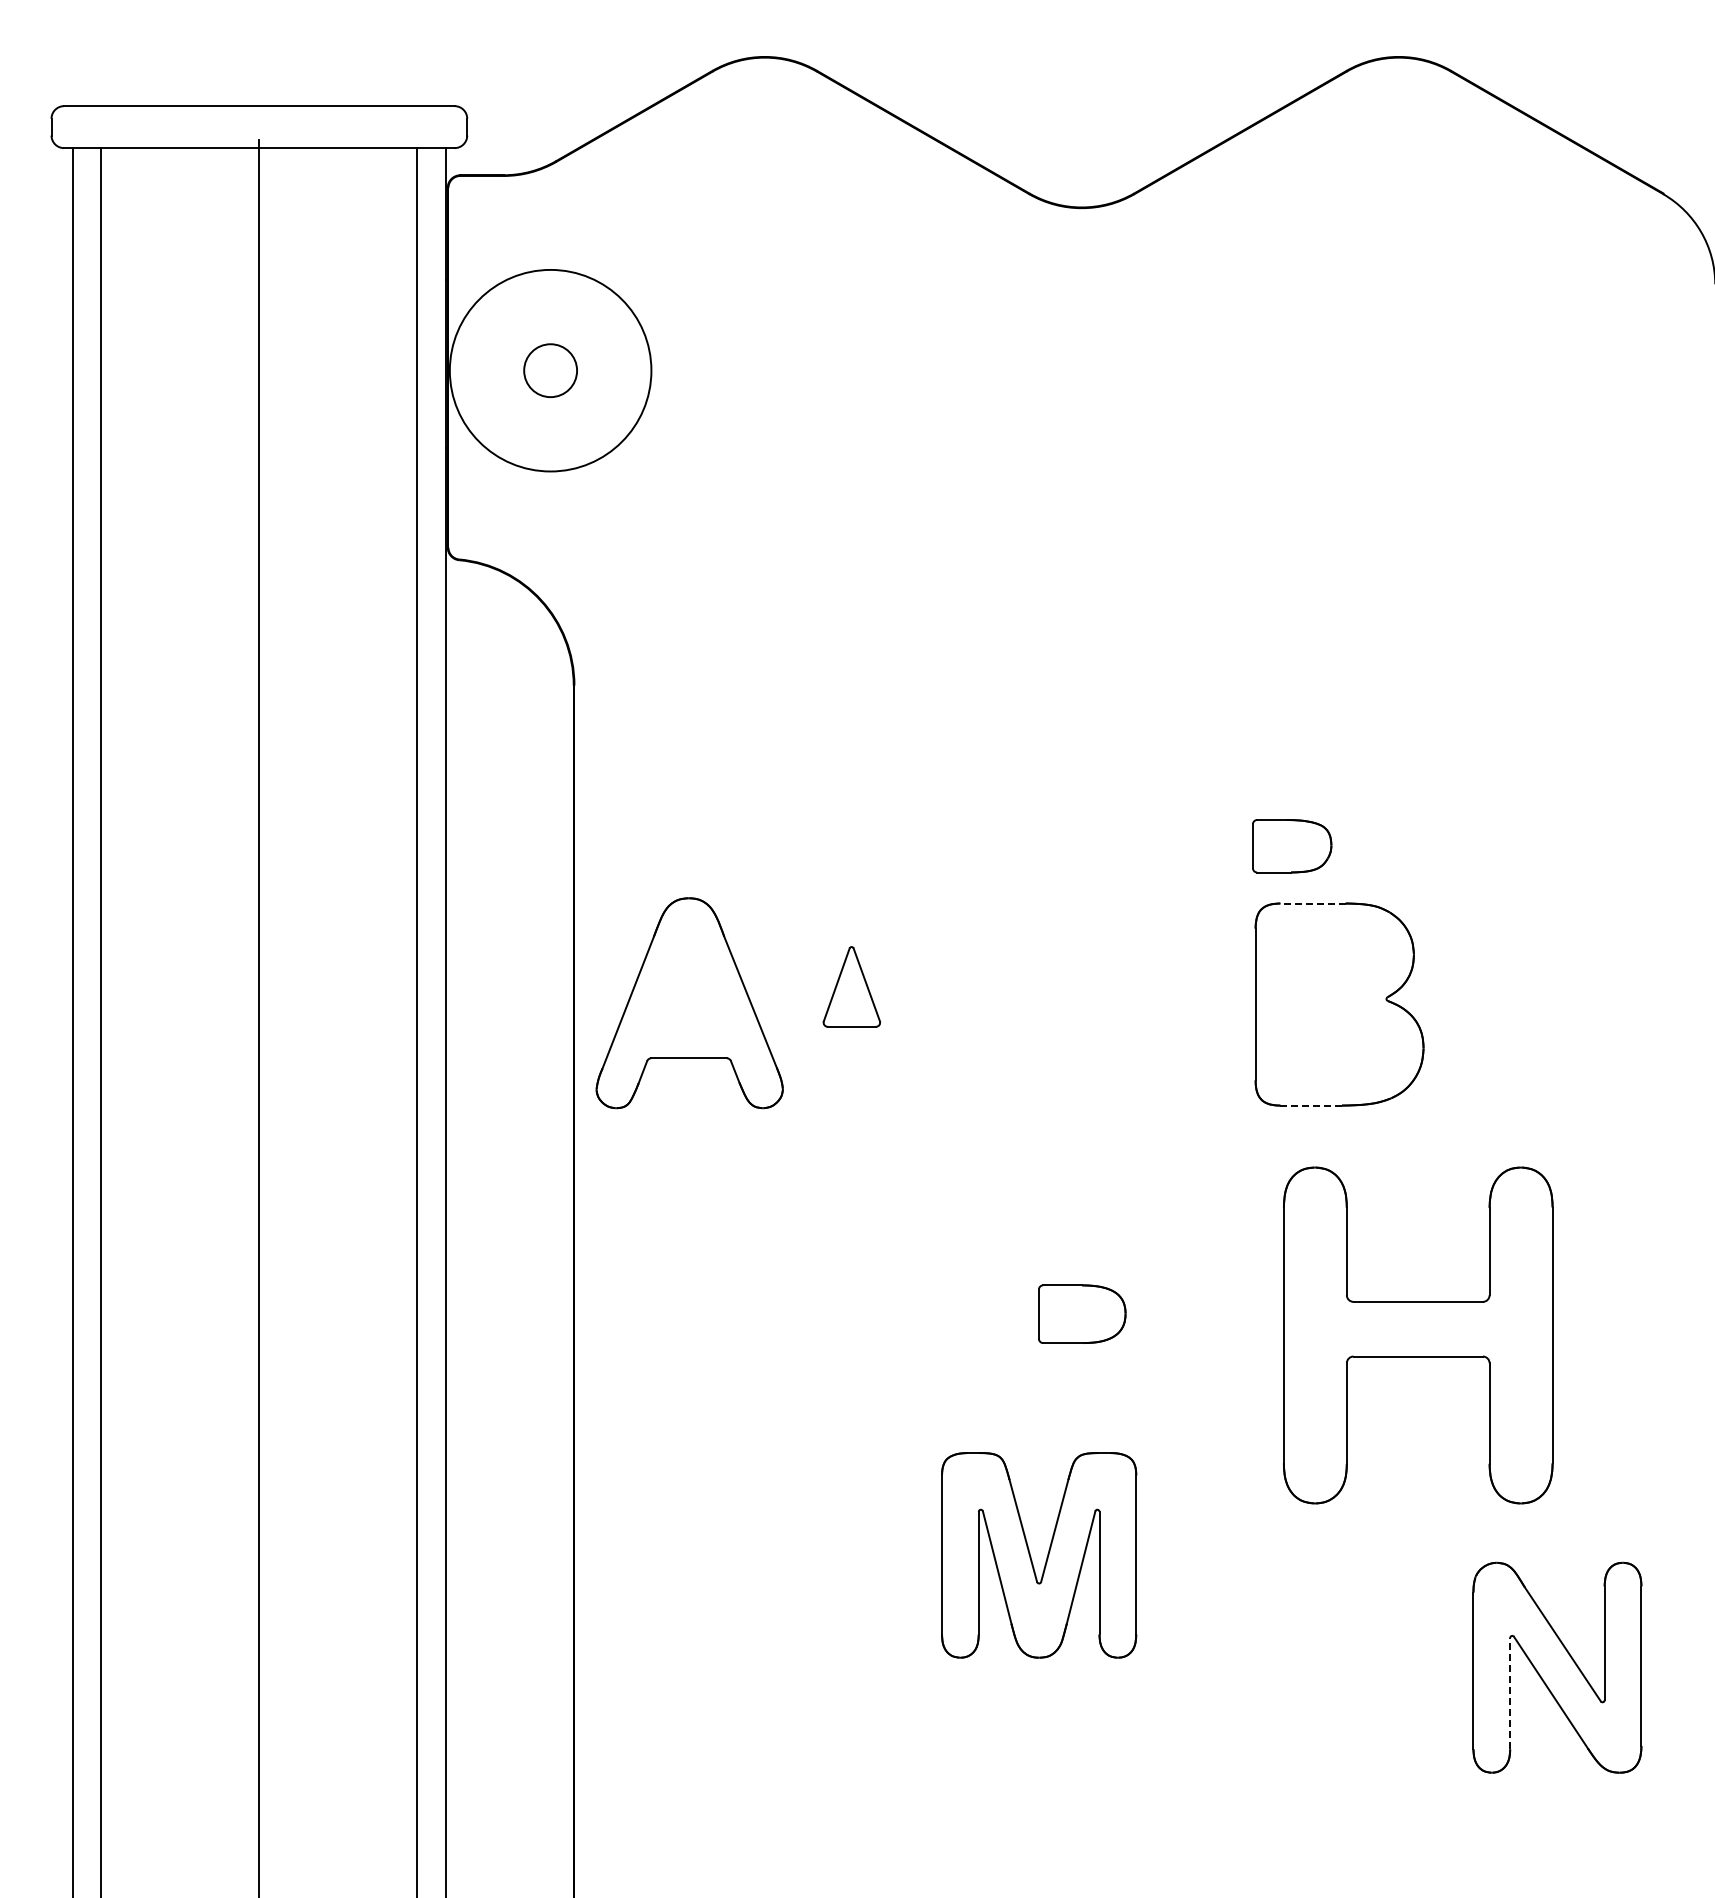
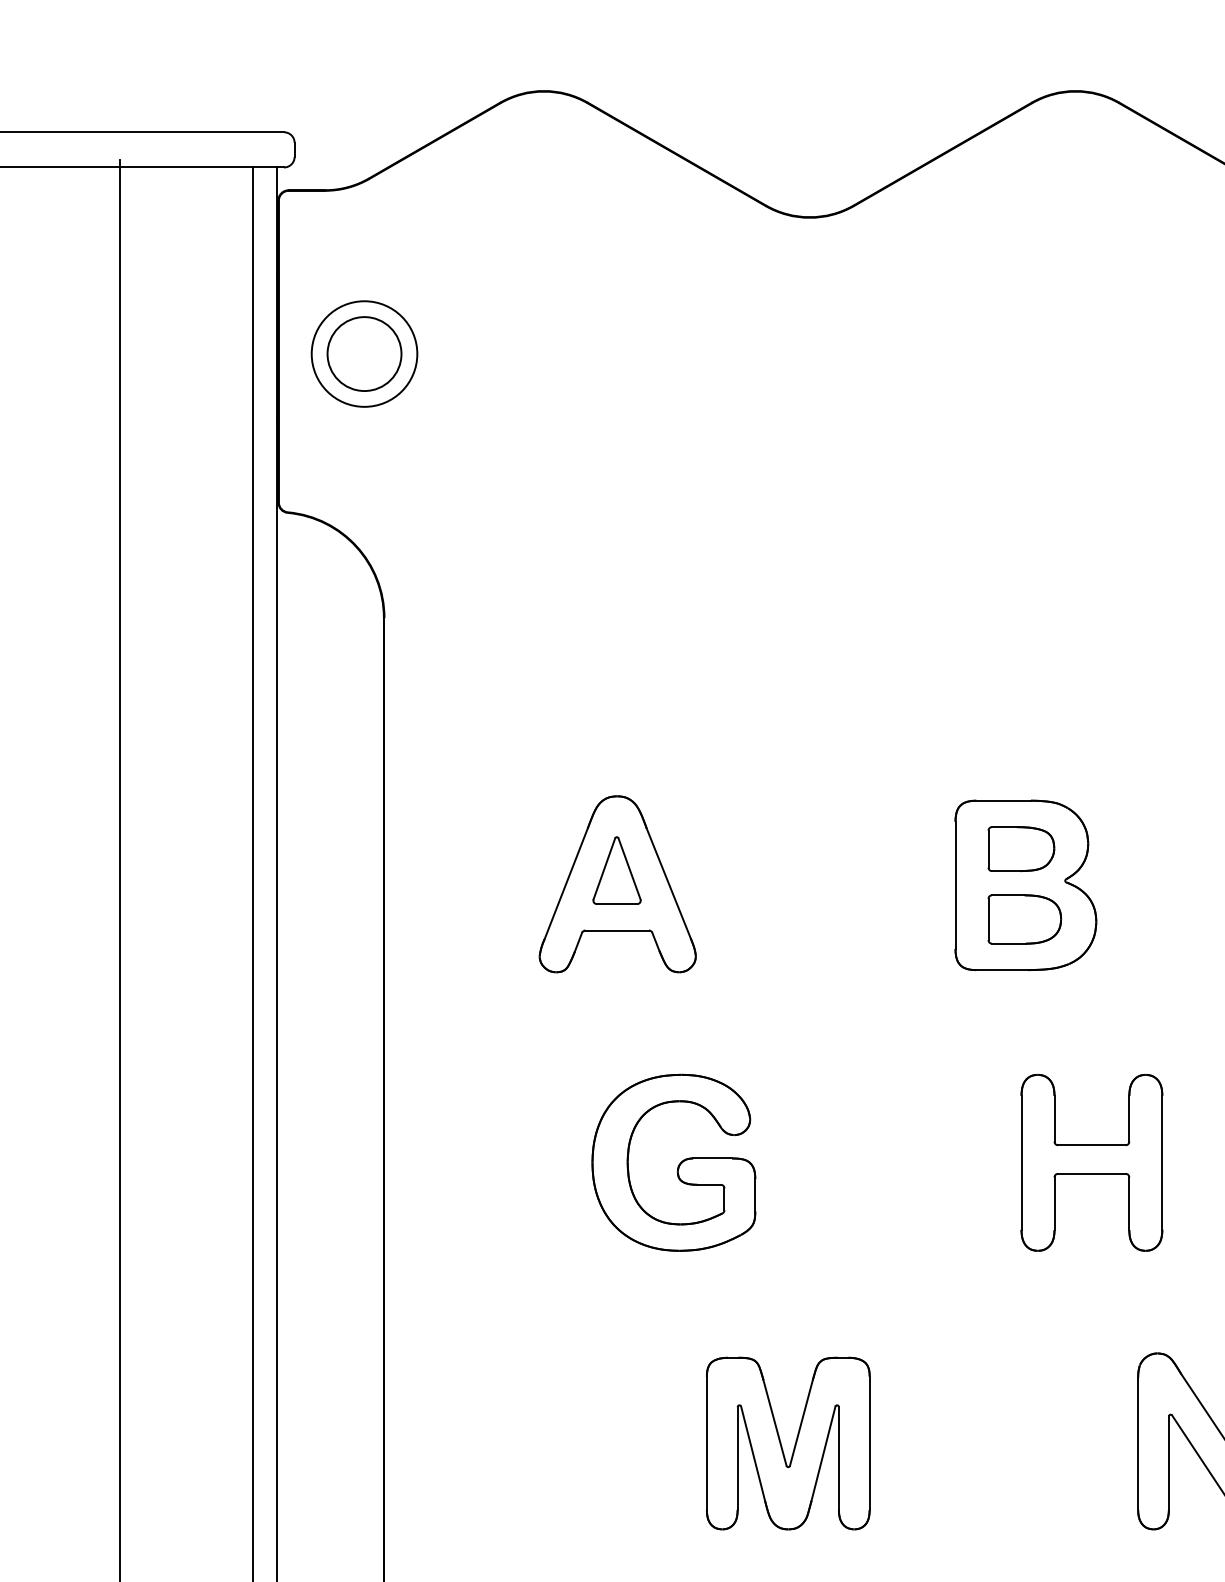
circle: (550, 370) -> (364, 353), size x0.62
circle: (550, 370) -> (364, 353), size x1.67
part: (1292, 846) -> (1021, 849), moved
line: (1313, 903) -> (1004, 800), dashed -> solid
part: (689, 1003) -> (617, 884), moved
line: (1311, 1105) -> (1002, 970), dashed -> solid
part: (1082, 1313) -> (1024, 918), moved
part: (1418, 1335) -> (1092, 1162), size x0.62
part: (925, 1337) -> (678, 1164), added
part: (1046, 1557) -> (794, 1445), moved
line: (1510, 1693) -> (1169, 1462), dashed -> solid

